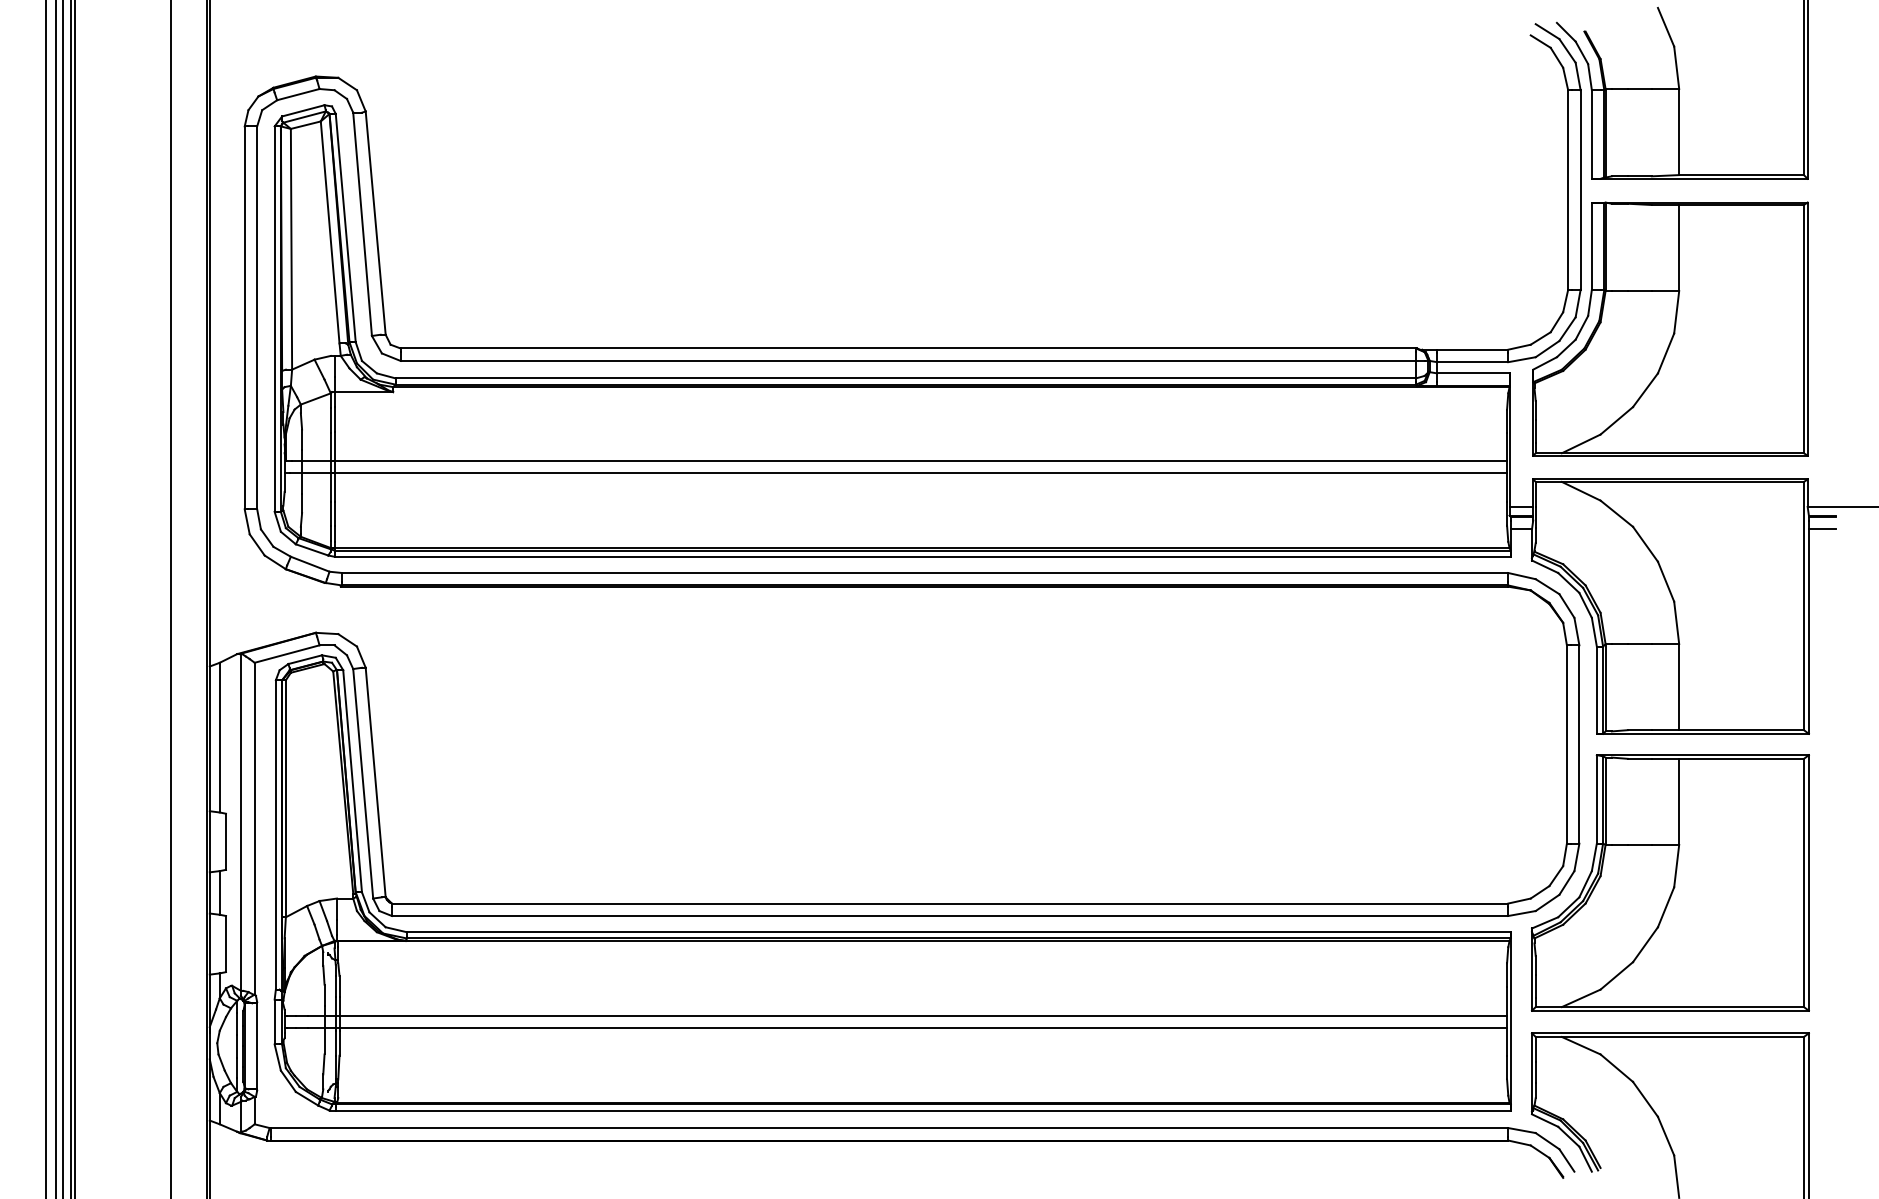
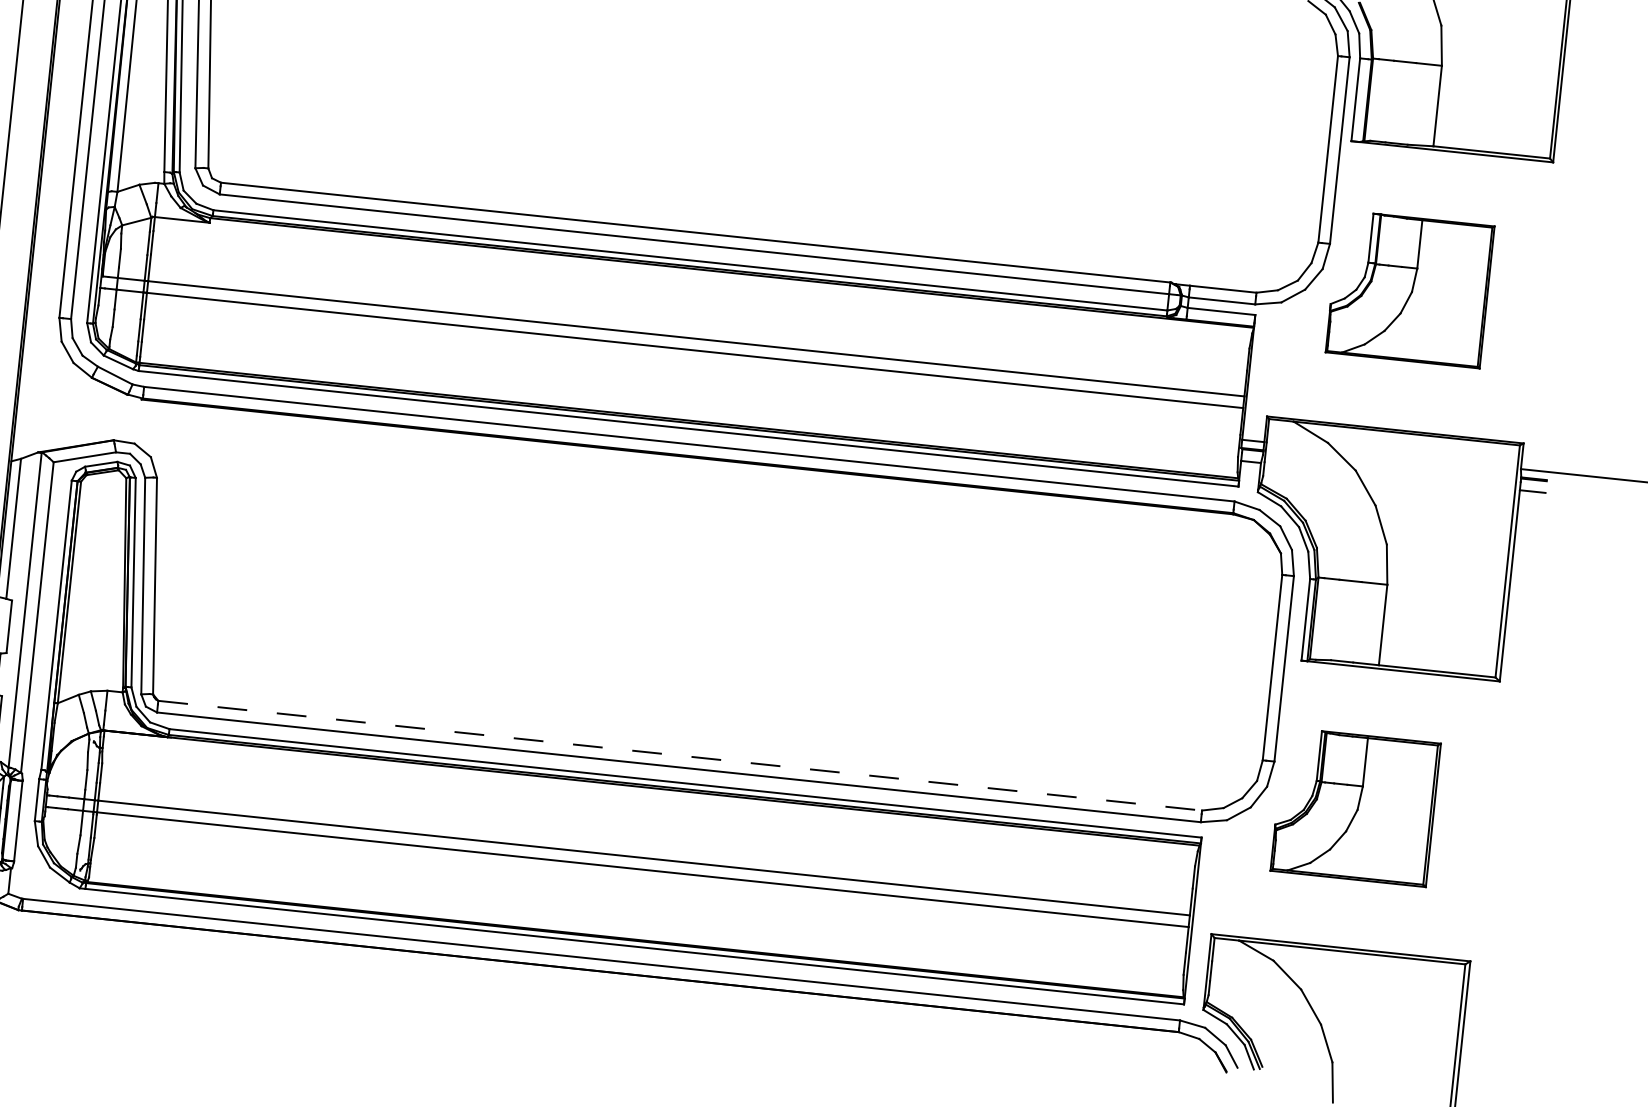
part: (1670, 328) -> (1410, 288), size x0.6
part: (1670, 882) -> (1355, 806), size x0.6
line: (950, 903) -> (680, 755), solid -> dashed

